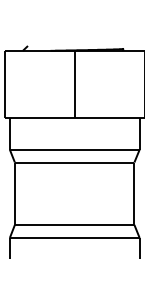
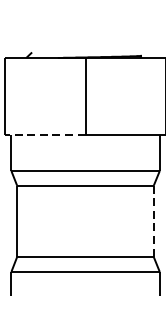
line: (39, 118) -> (45, 135), solid -> dashed
line: (134, 194) -> (153, 222), solid -> dashed

